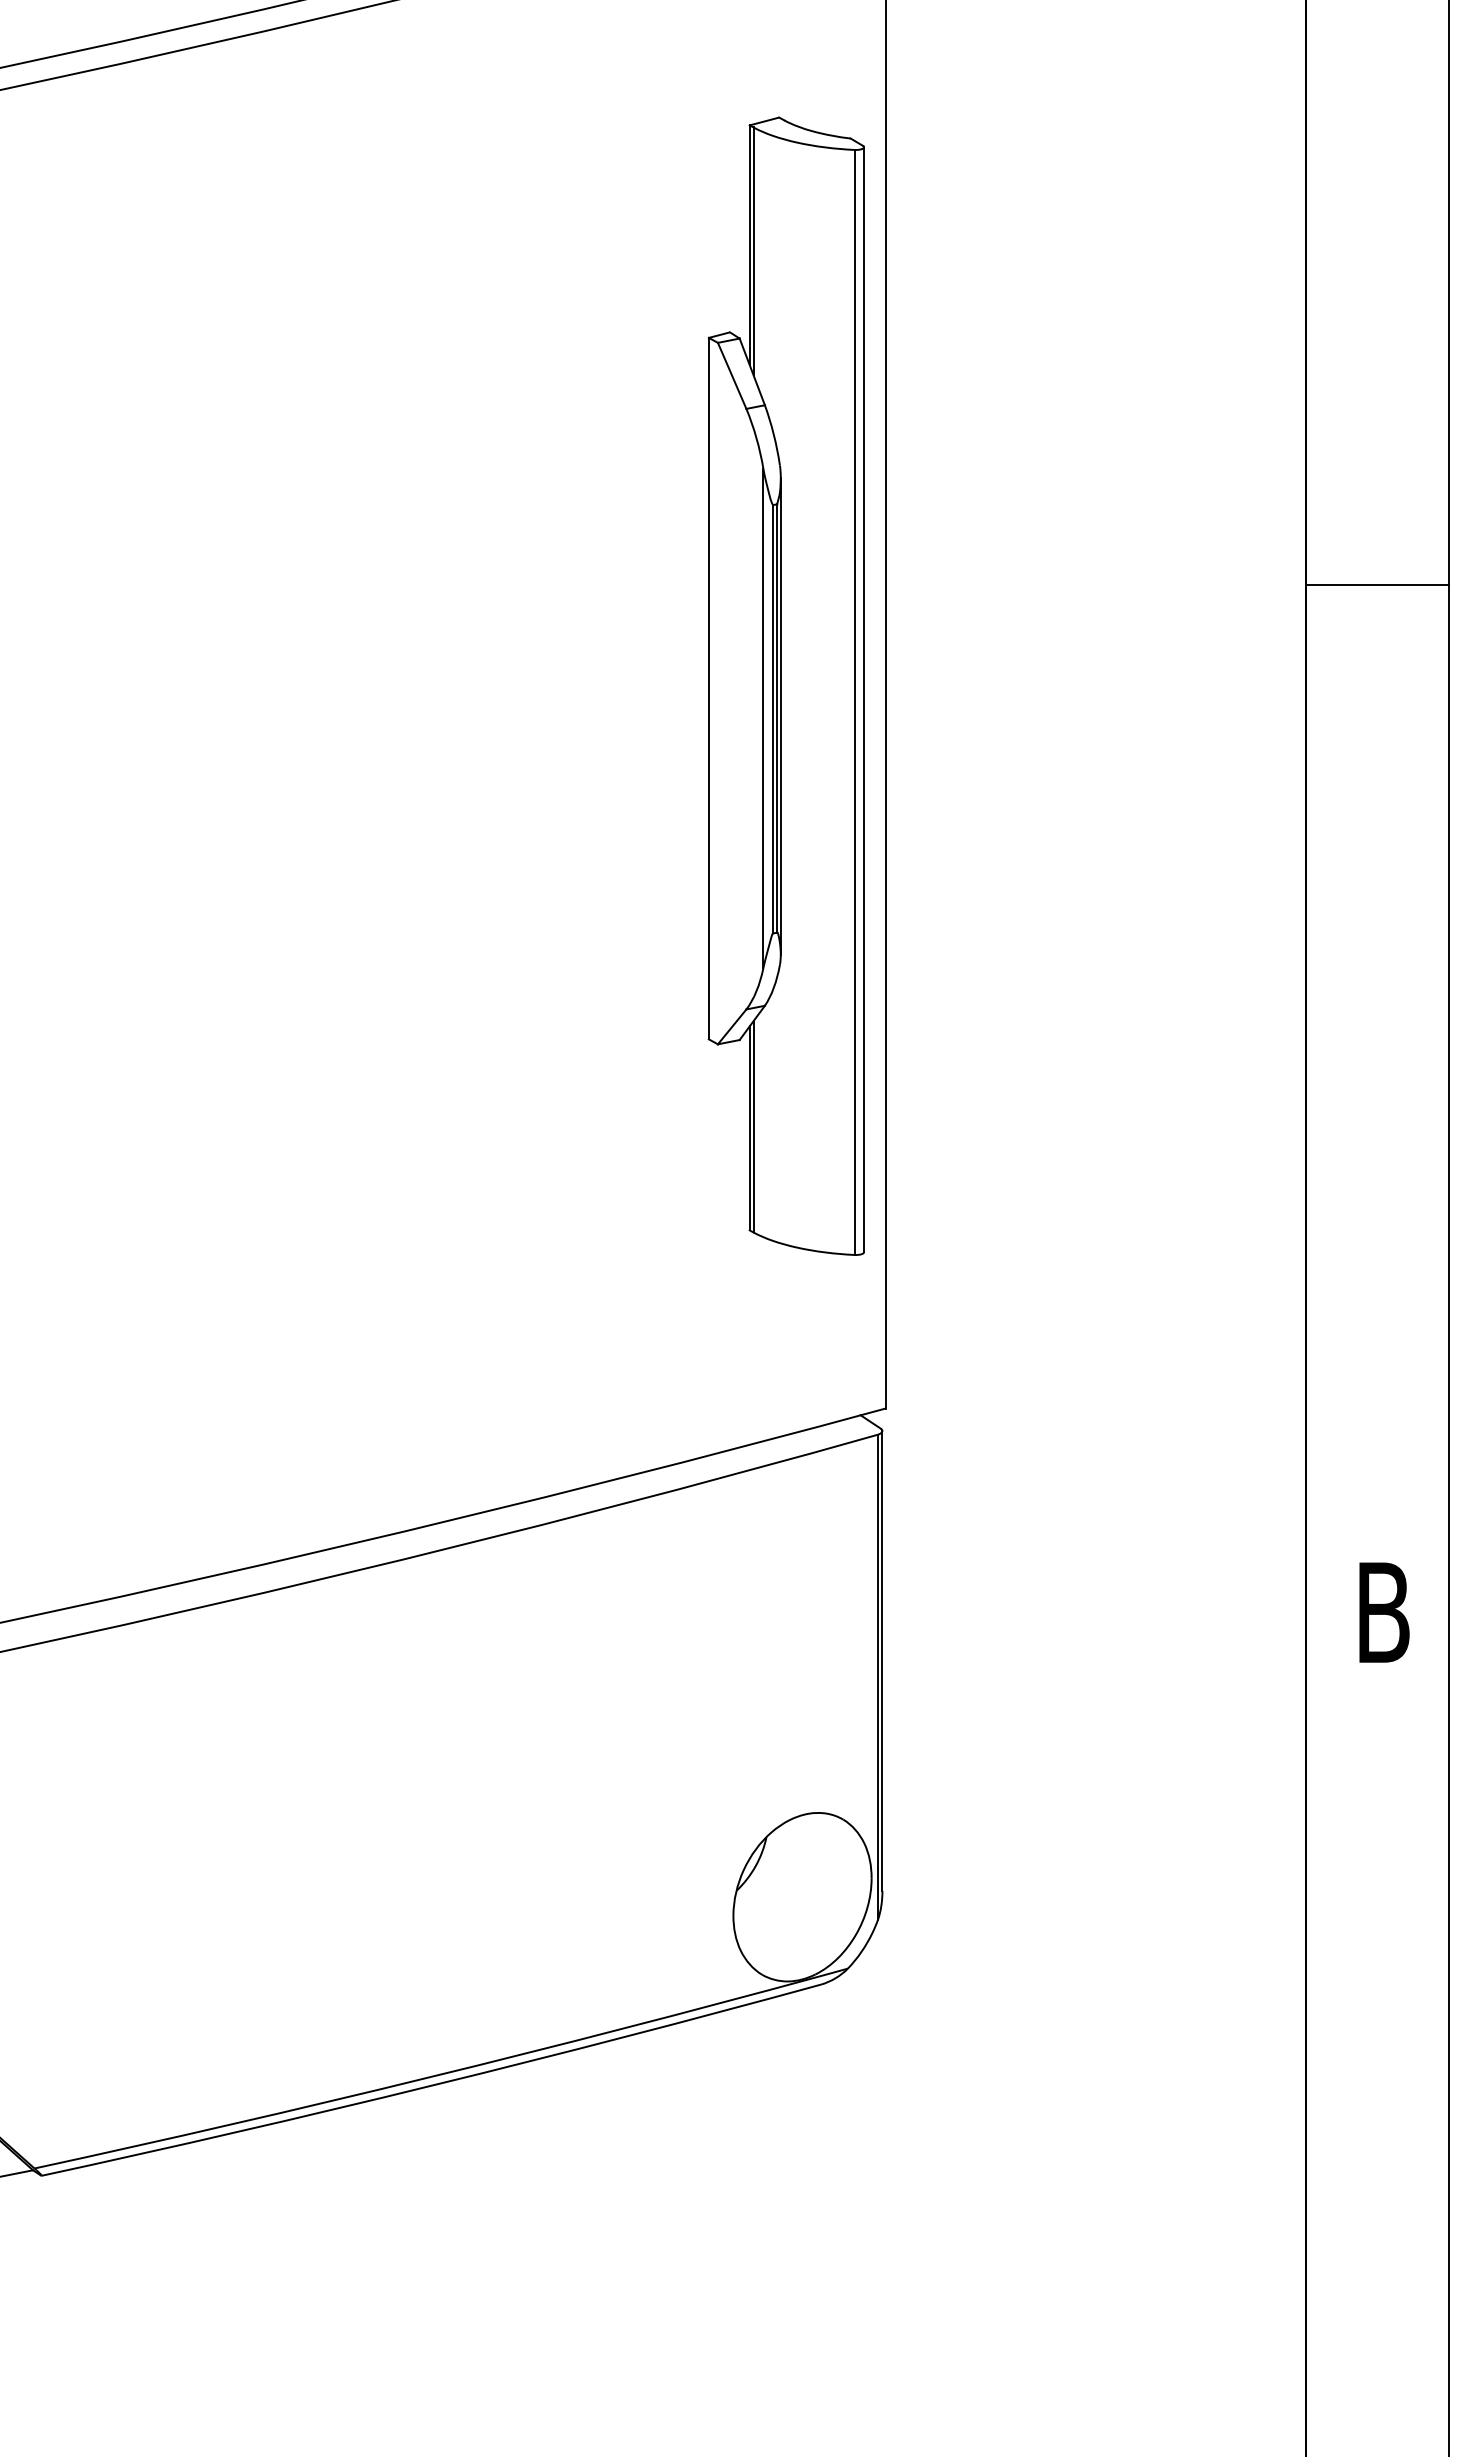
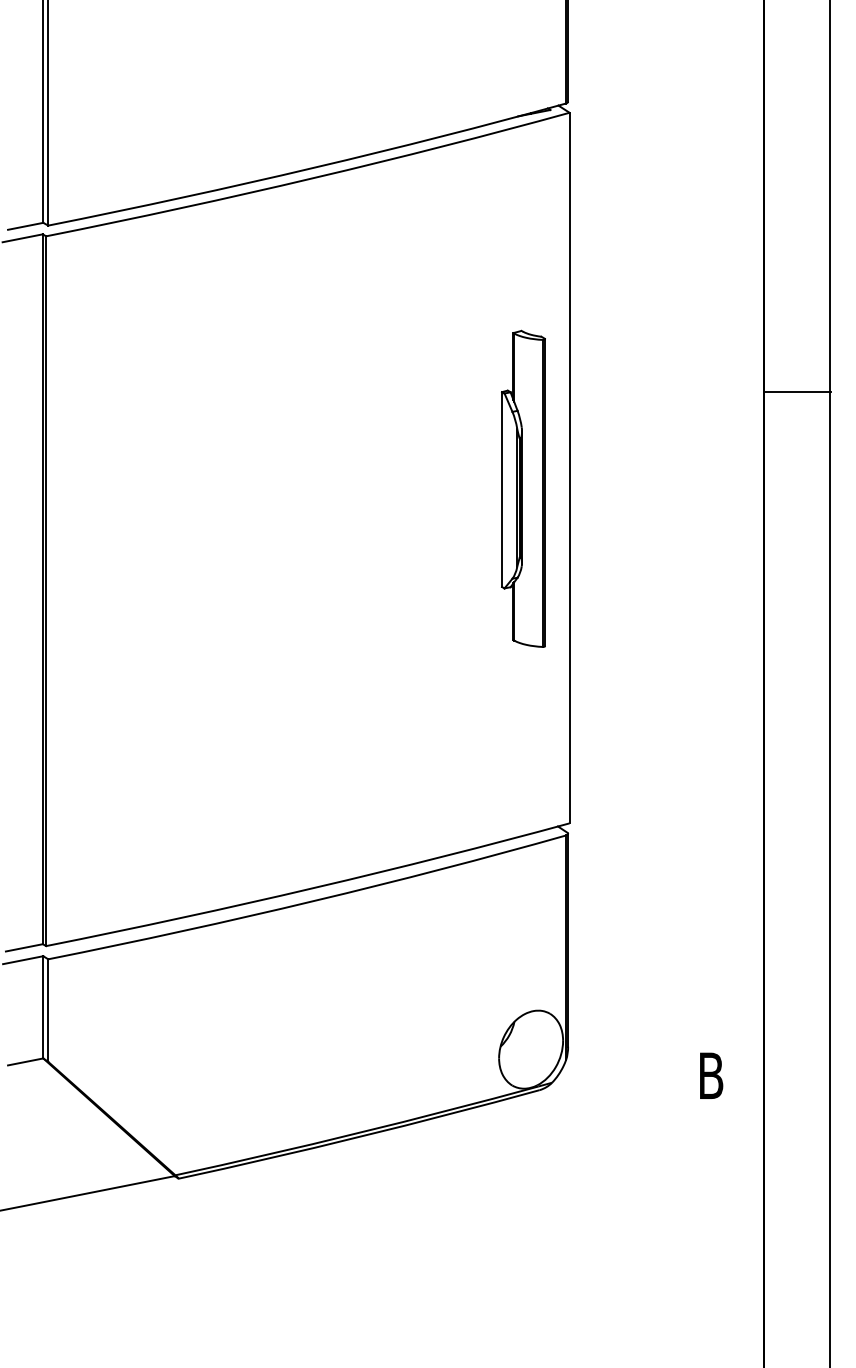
line: (1377, 586) -> (797, 392), moved
part: (786, 685) -> (523, 488), size x0.6
text: (1384, 1611) -> (711, 1075), moved

